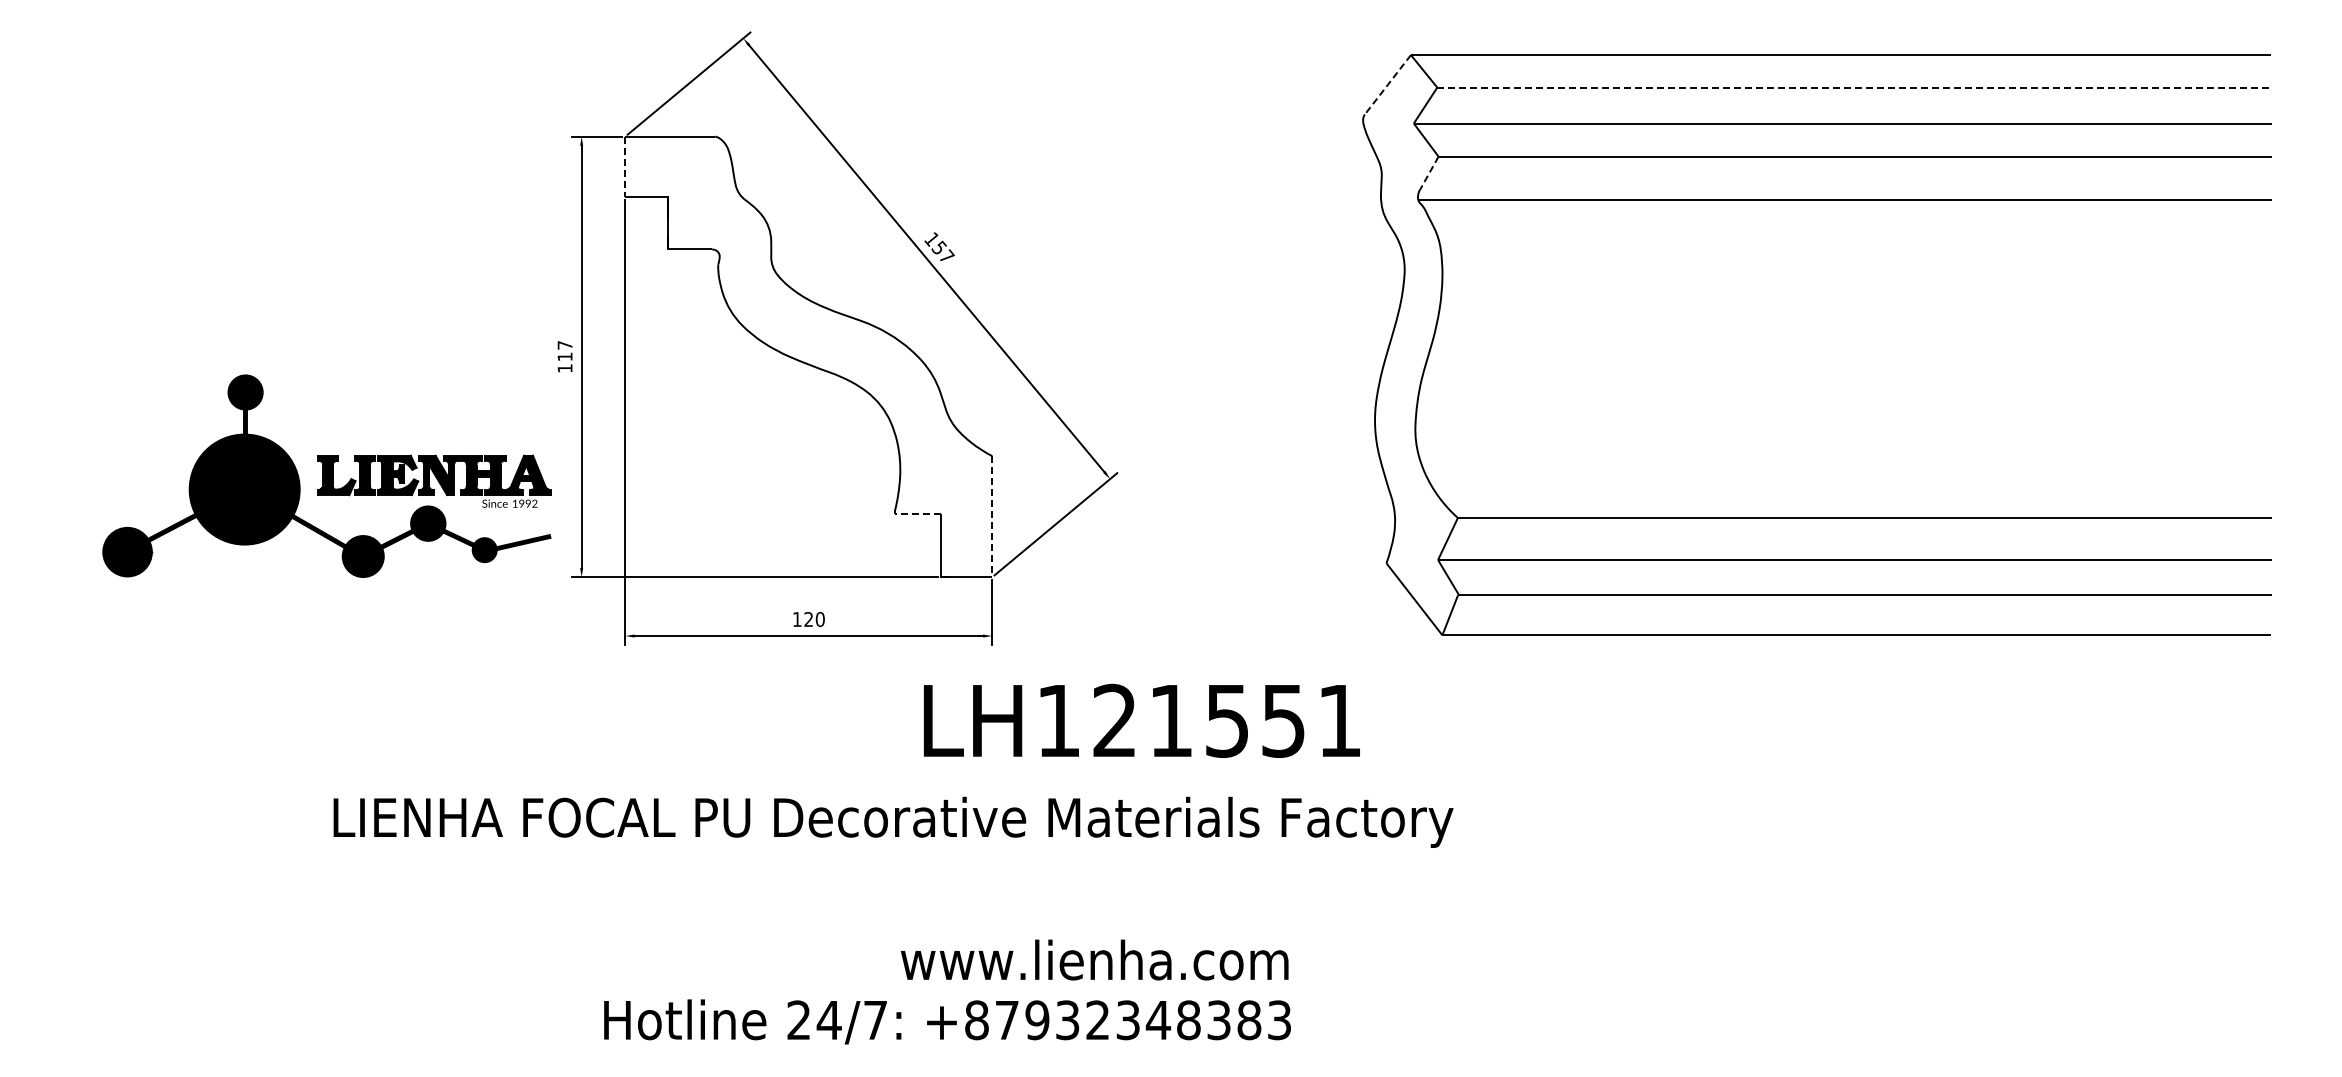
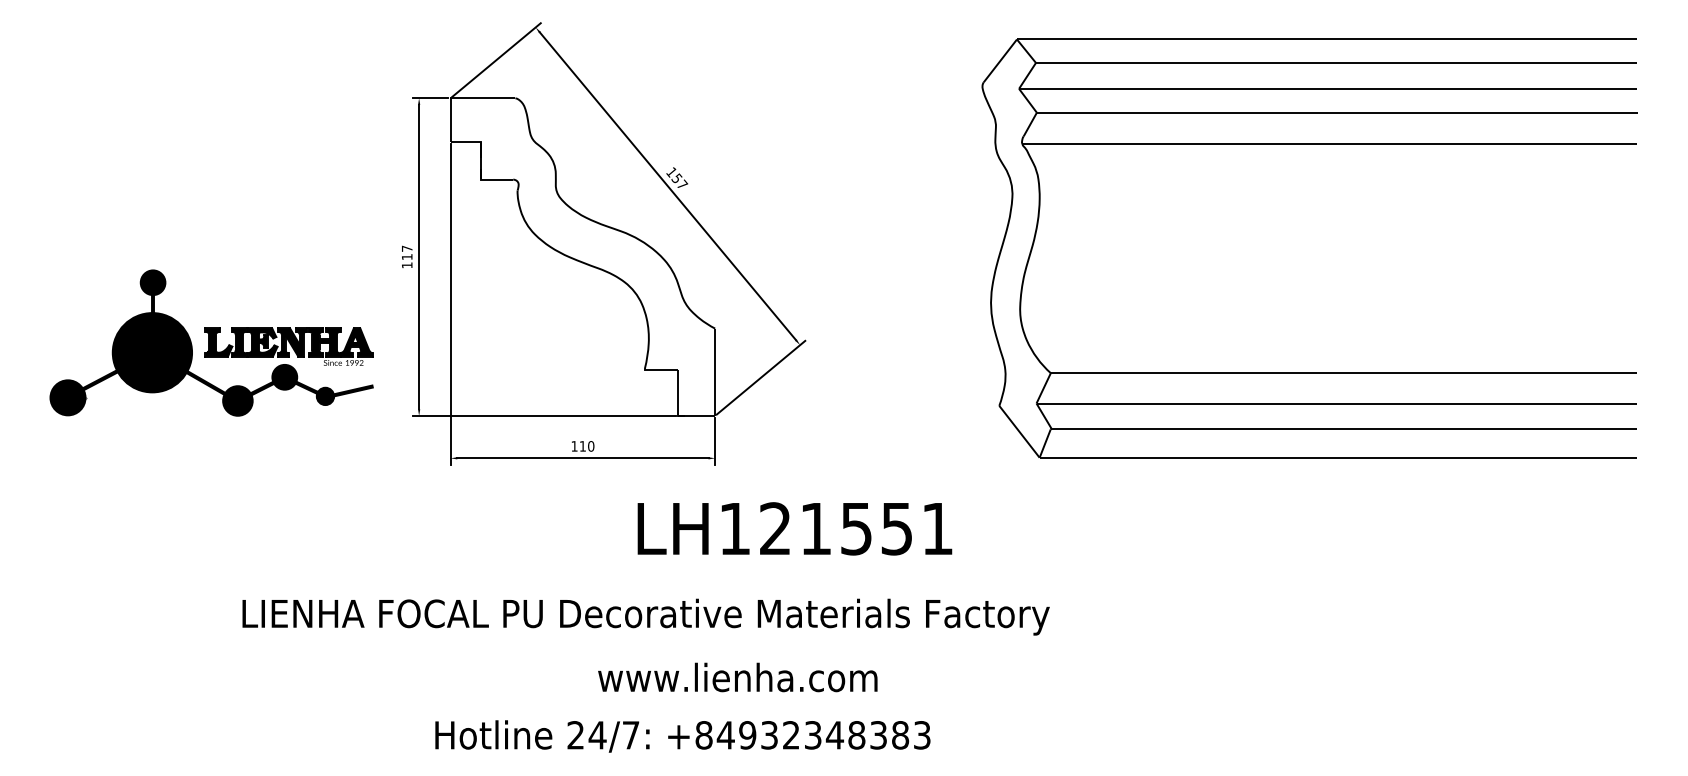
line: (1387, 84) -> (1000, 60), dashed -> solid
line: (1854, 87) -> (1336, 62), dashed -> solid
line: (625, 167) -> (450, 120), dashed -> solid
line: (1429, 173) -> (1030, 124), dashed -> solid
part: (326, 475) -> (211, 342), moved
line: (915, 513) -> (659, 369), dashed -> solid
line: (992, 516) -> (715, 372), dashed -> solid
text: (808, 619) -> (582, 446), 120 -> 110
text: (1141, 720) -> (794, 528), moved
text: (893, 821) -> (646, 616), moved
text: (1094, 959) -> (737, 677), moved
text: (1006, 1020) -> (725, 735), +87932348383 -> +84932348383

